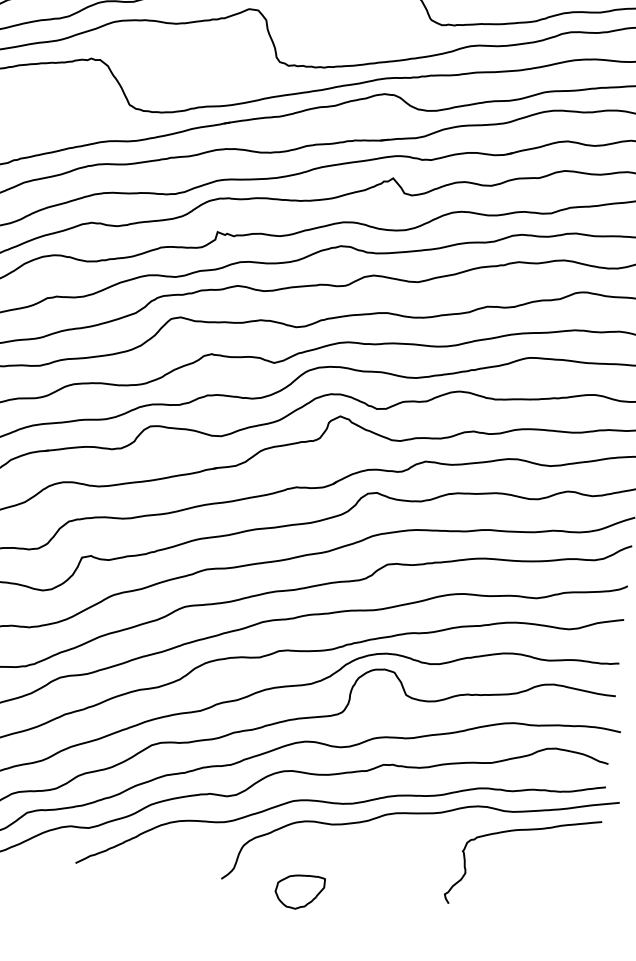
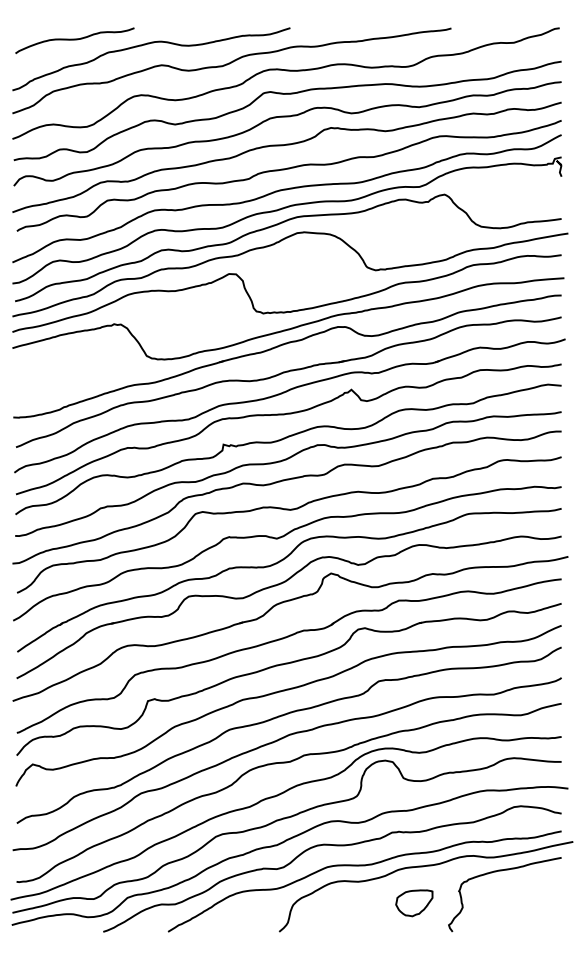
part: (299, 892) -> (414, 903), moved

